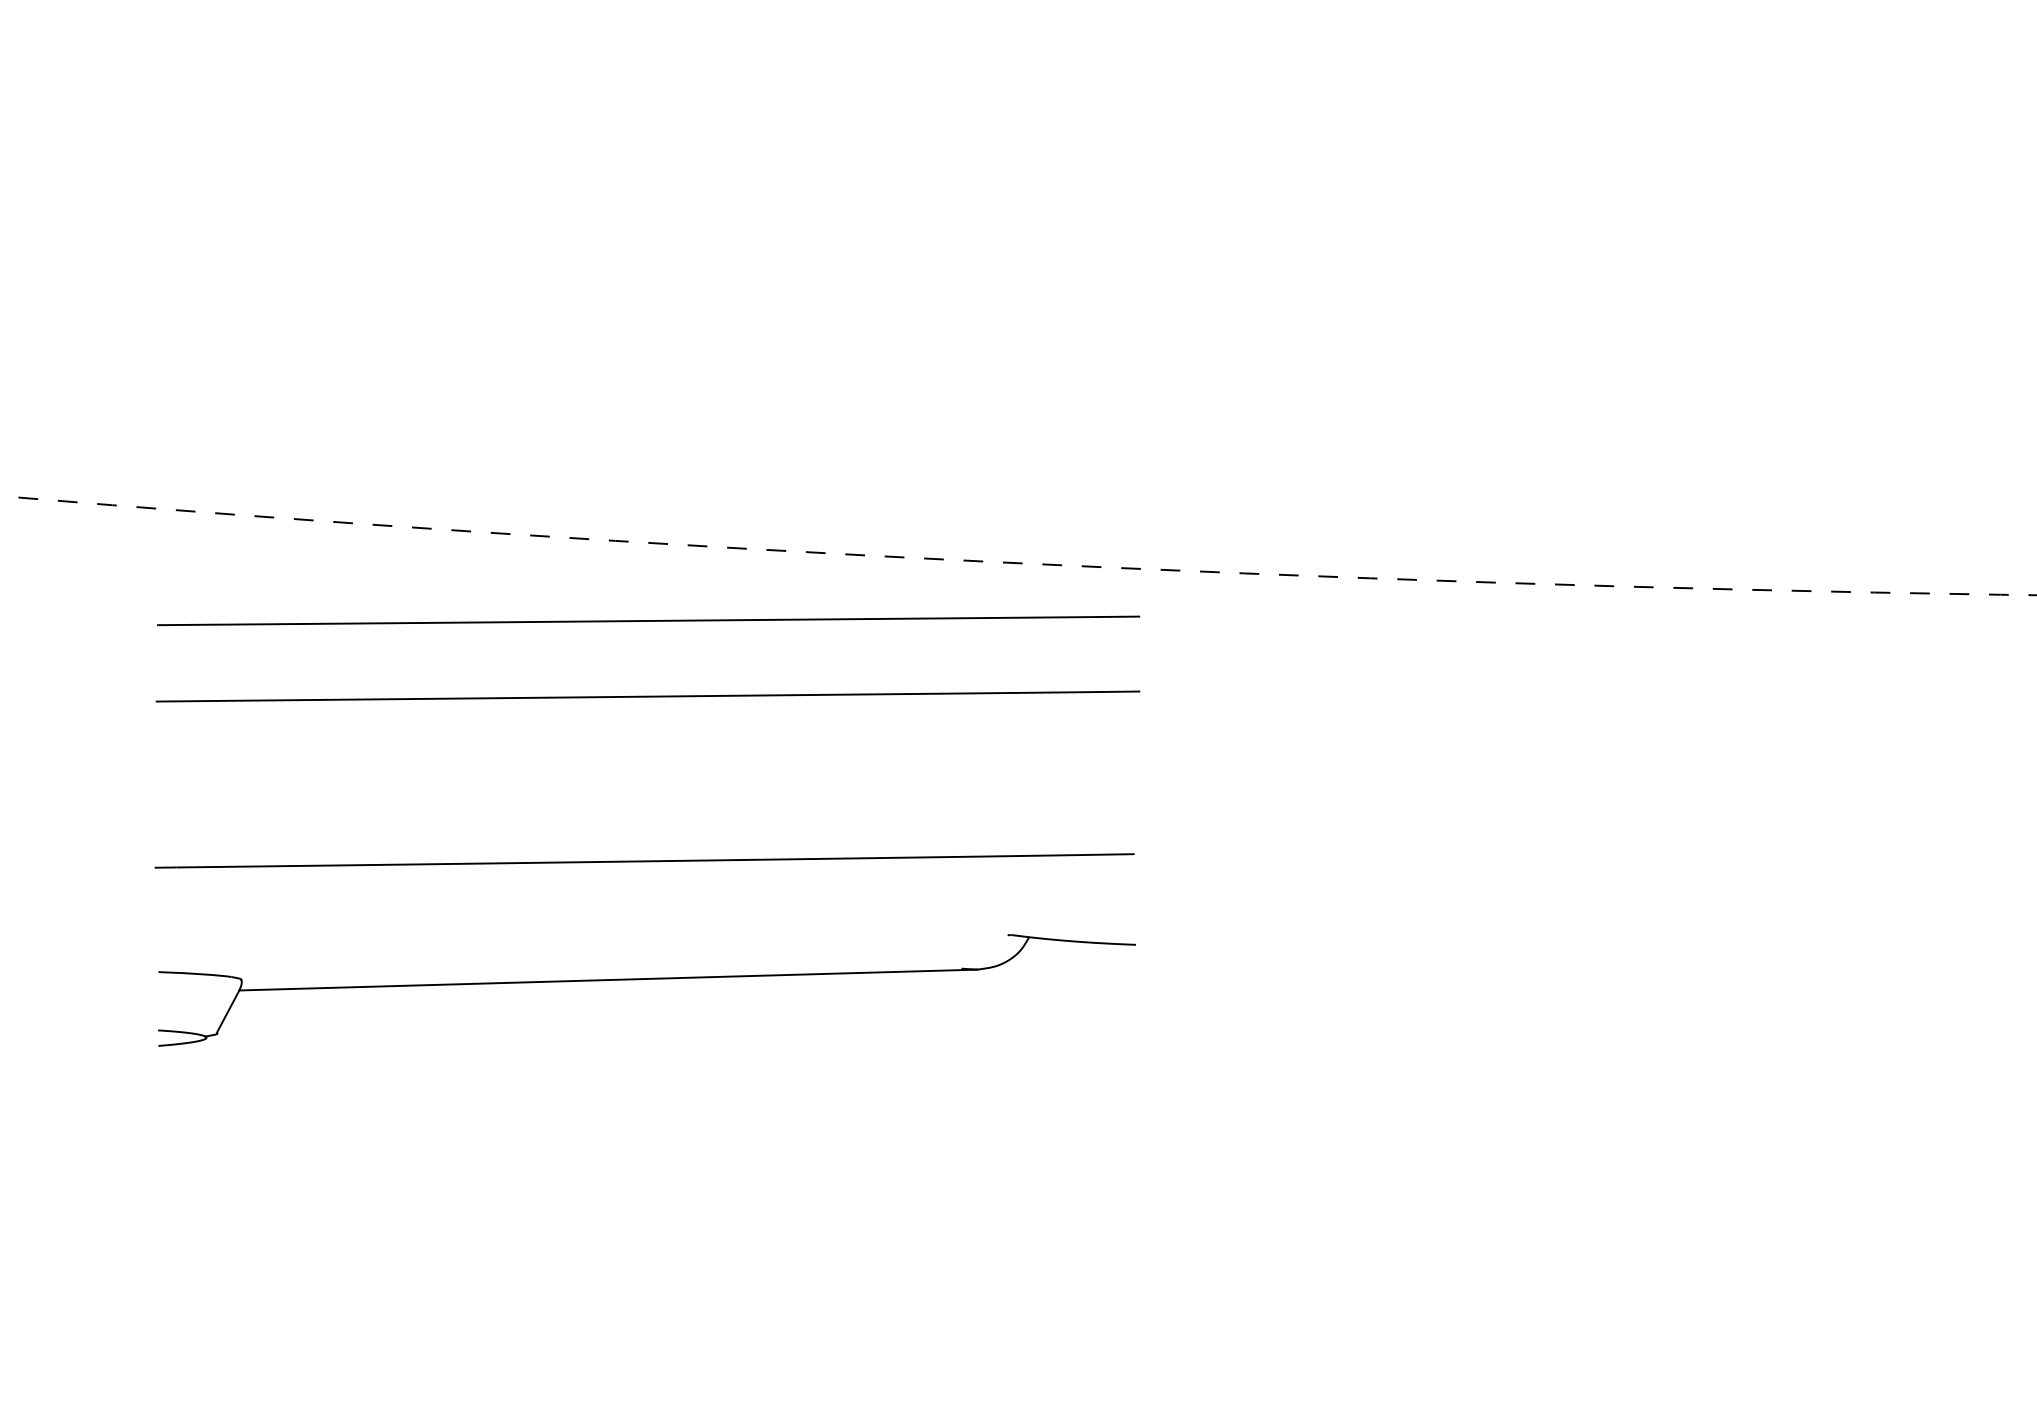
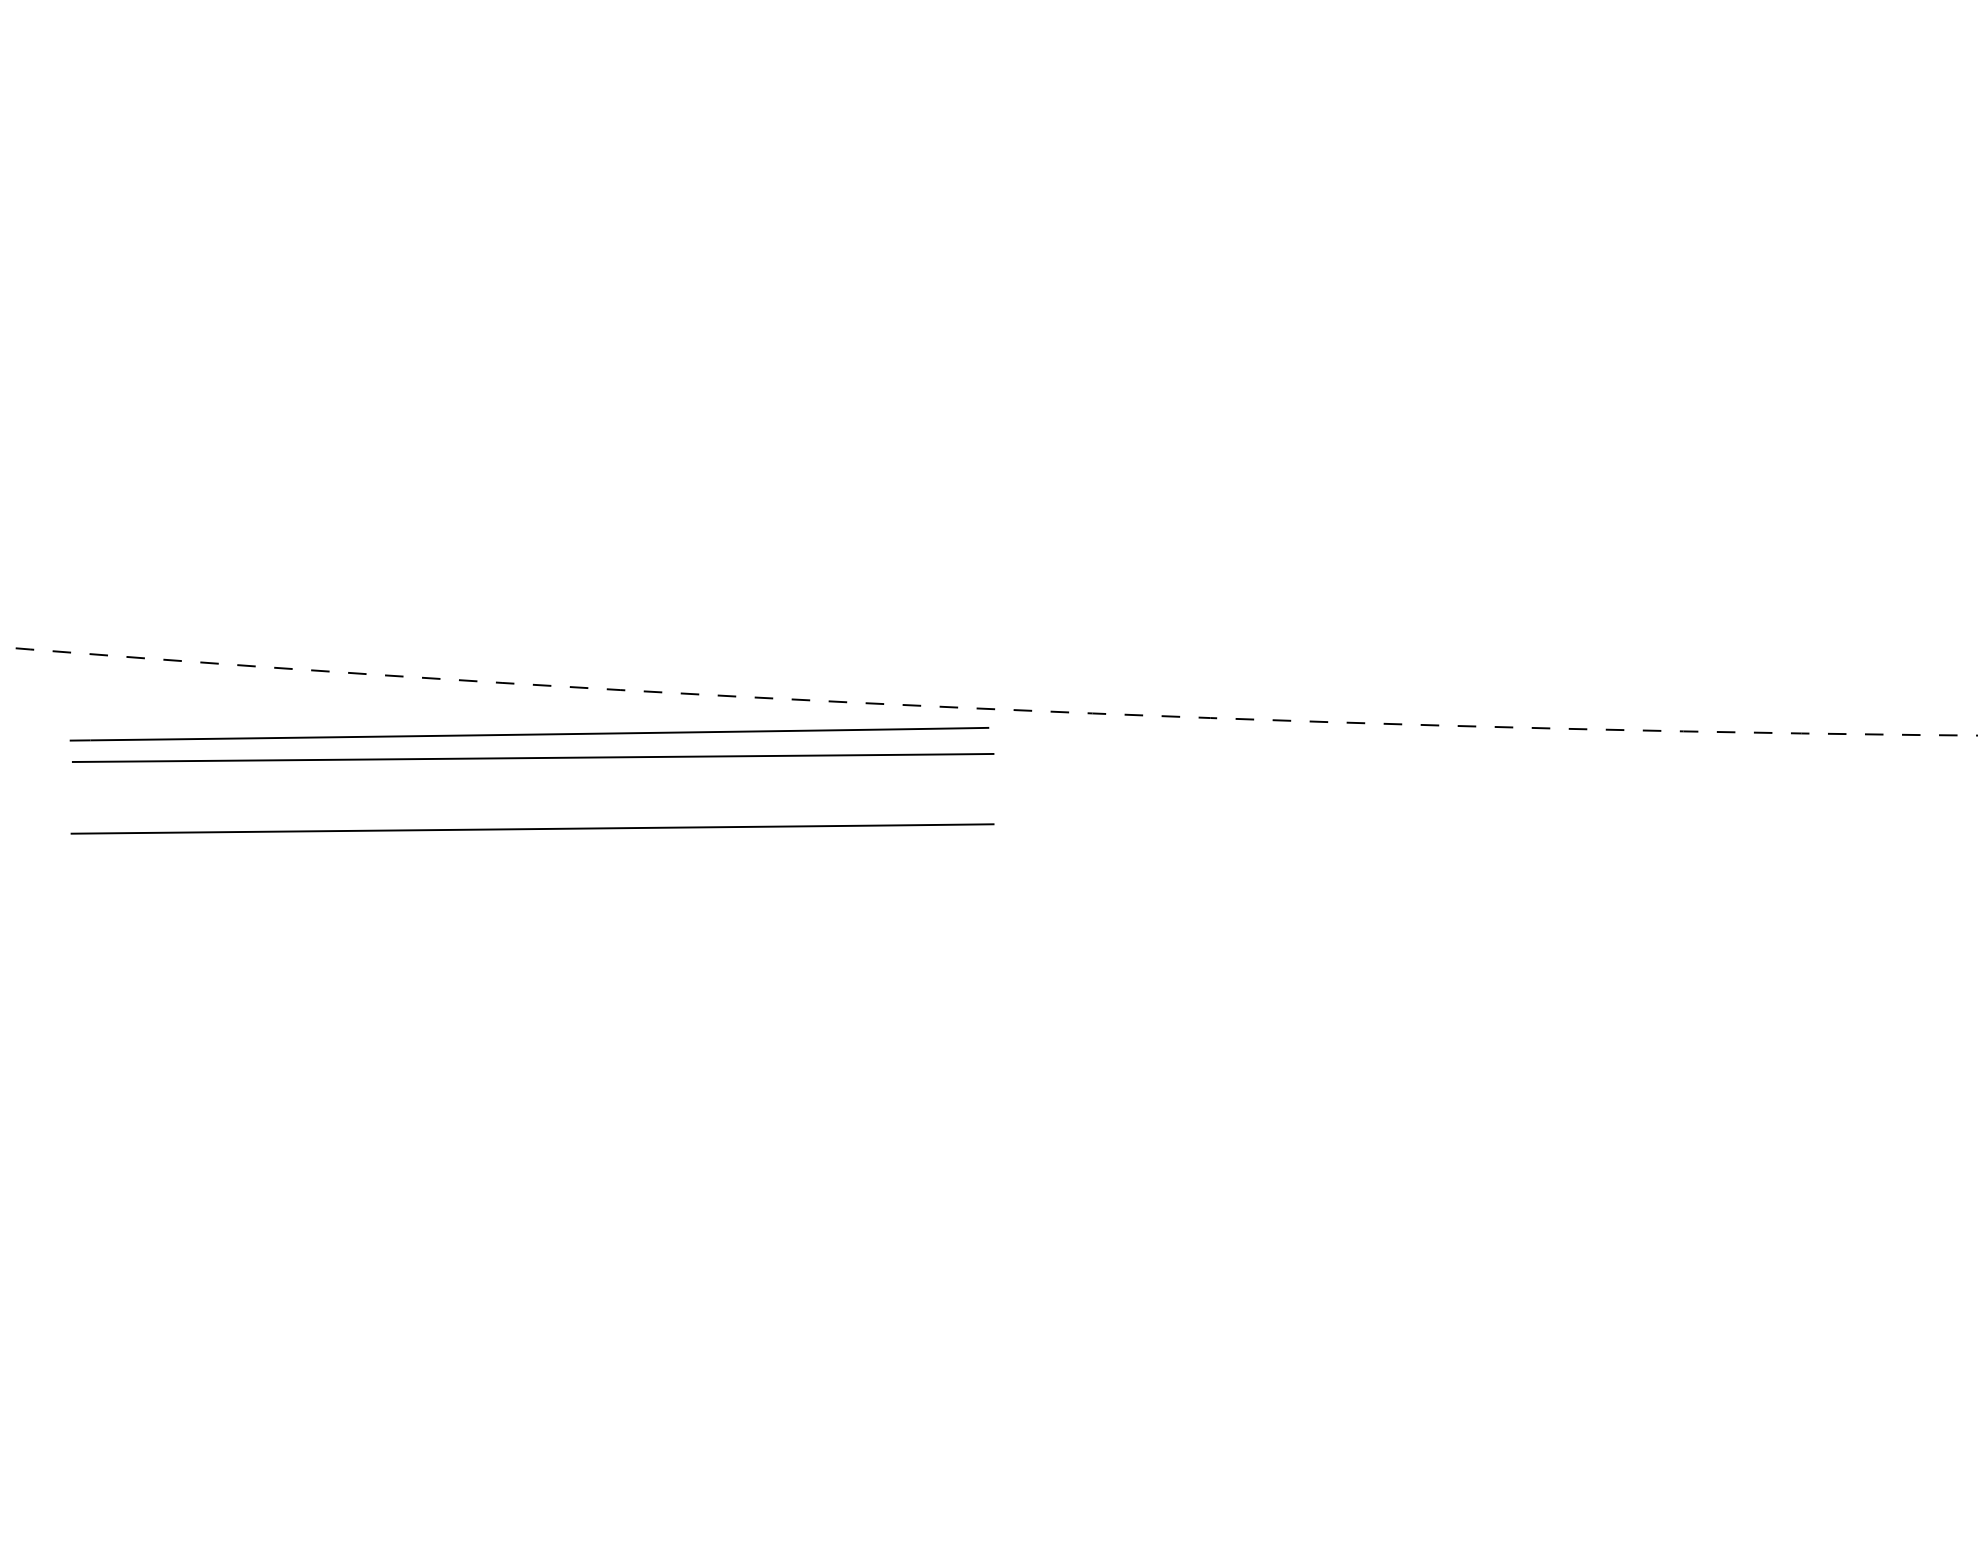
line: (644, 861) -> (529, 734), moved
part: (646, 979) -> (531, 1094), removed

